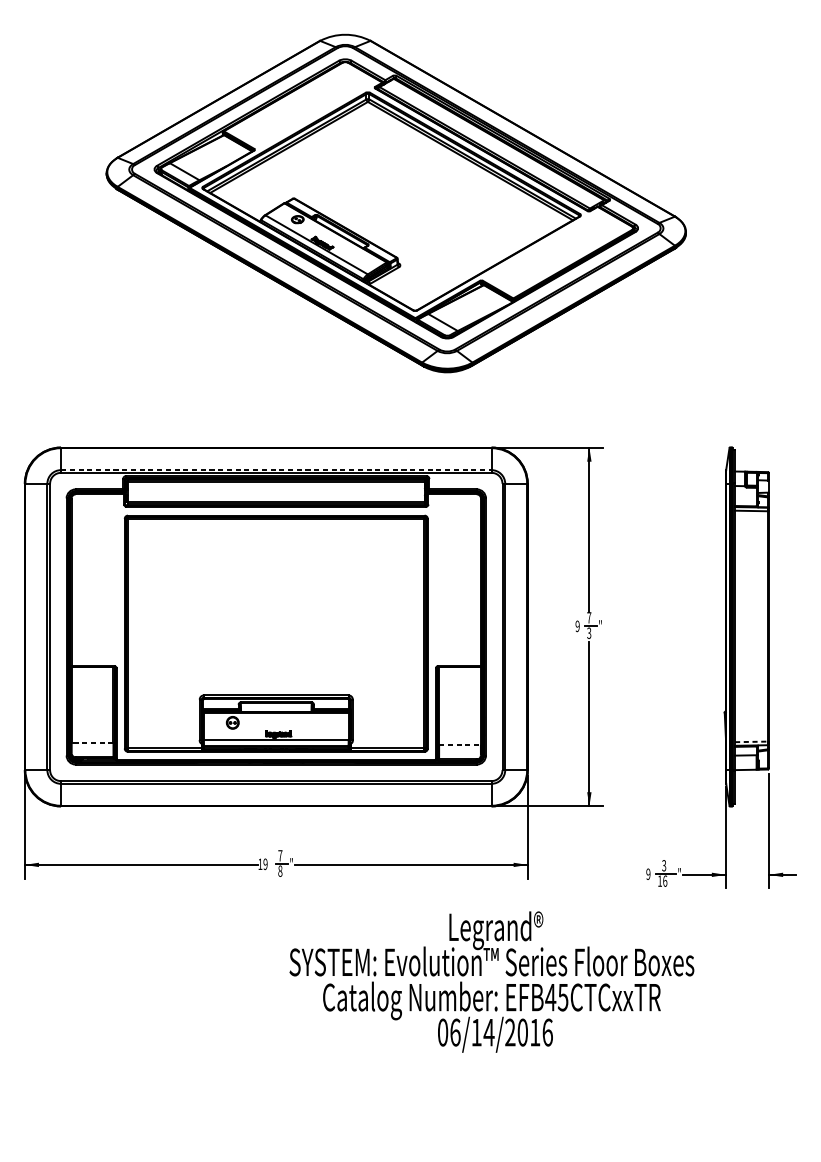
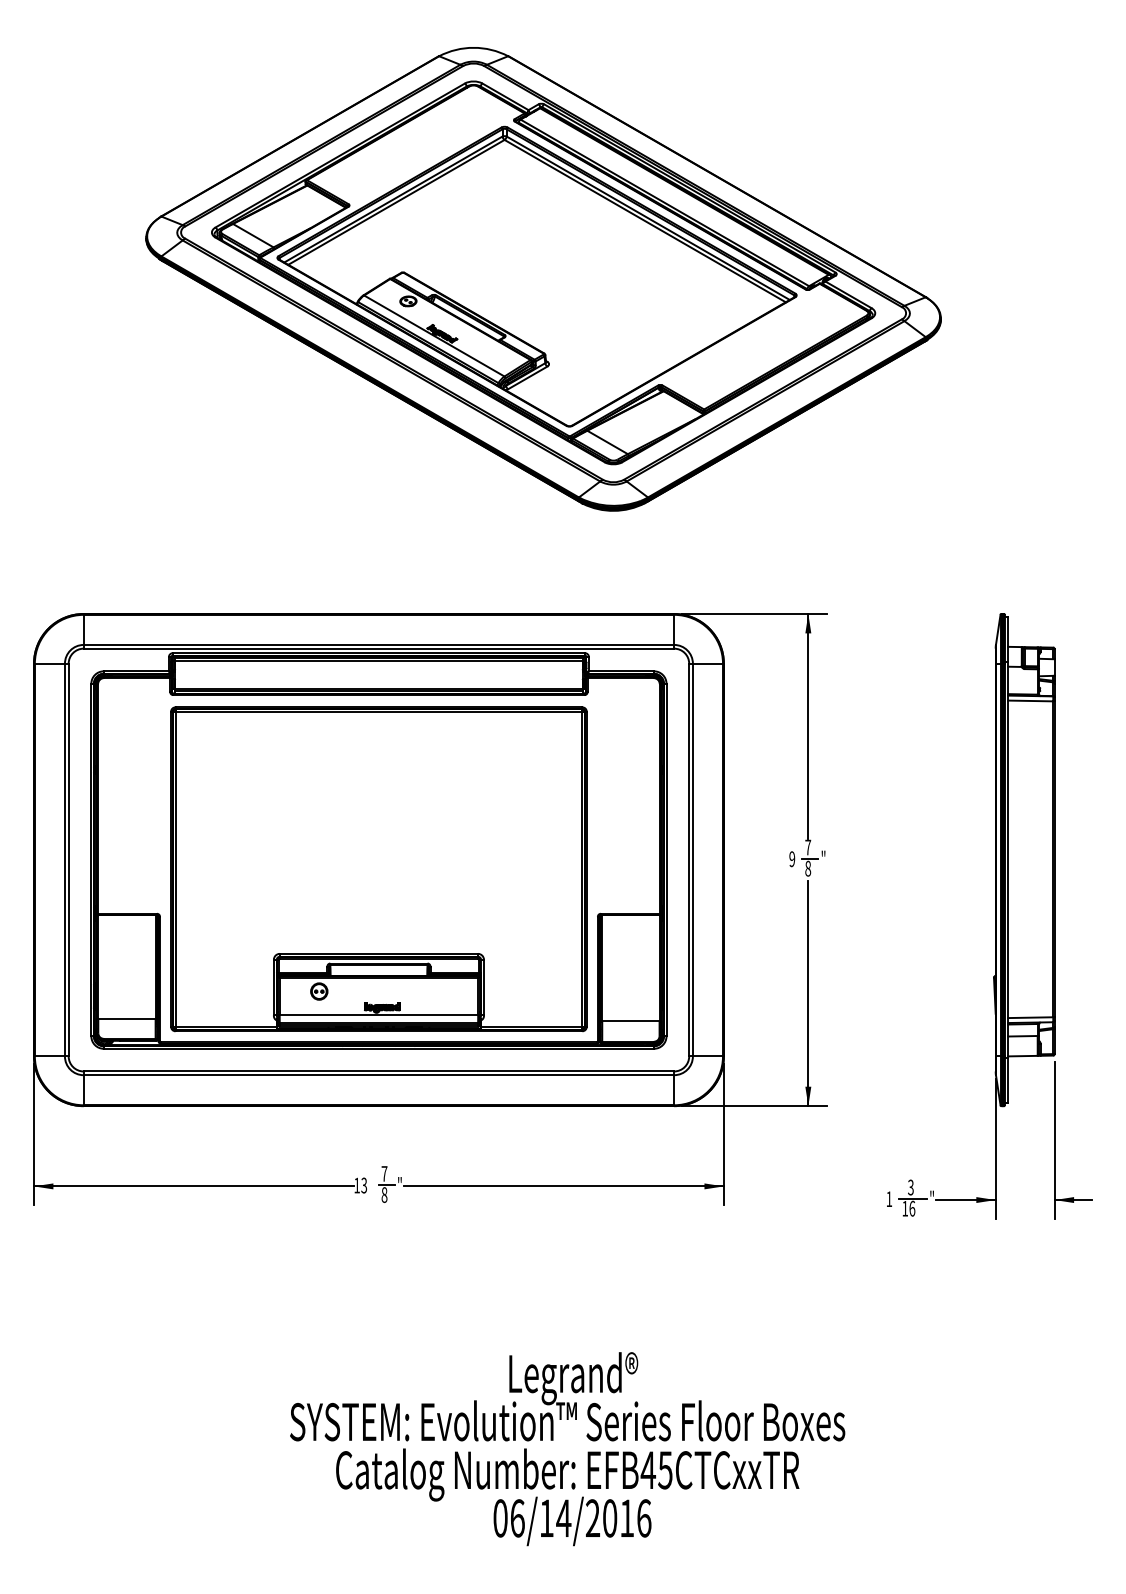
line: (276, 469) -> (379, 644), dashed -> solid
text: (589, 633) -> (808, 868), 3 -> 8
line: (751, 741) -> (1030, 1017), dashed -> solid
line: (92, 742) -> (126, 1018), dashed -> solid
line: (459, 744) -> (630, 1021), dashed -> solid
text: (265, 864) -> (364, 1185), 19 -> 13
text: (648, 874) -> (889, 1199), 9 -> 1
text: (491, 982) -> (567, 1449), moved

